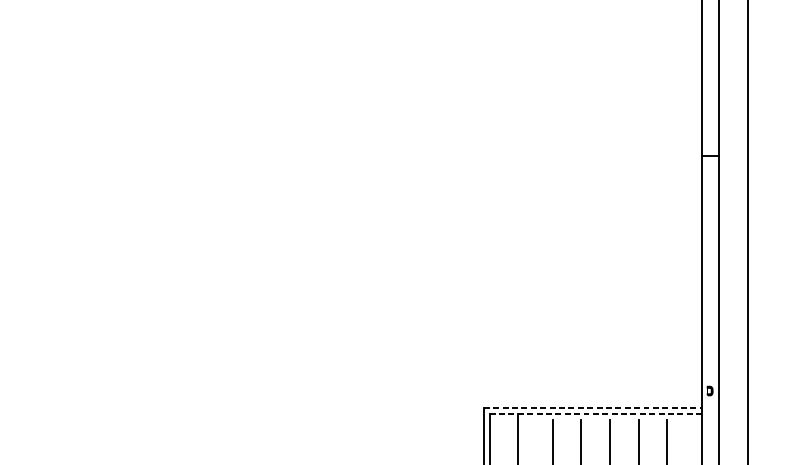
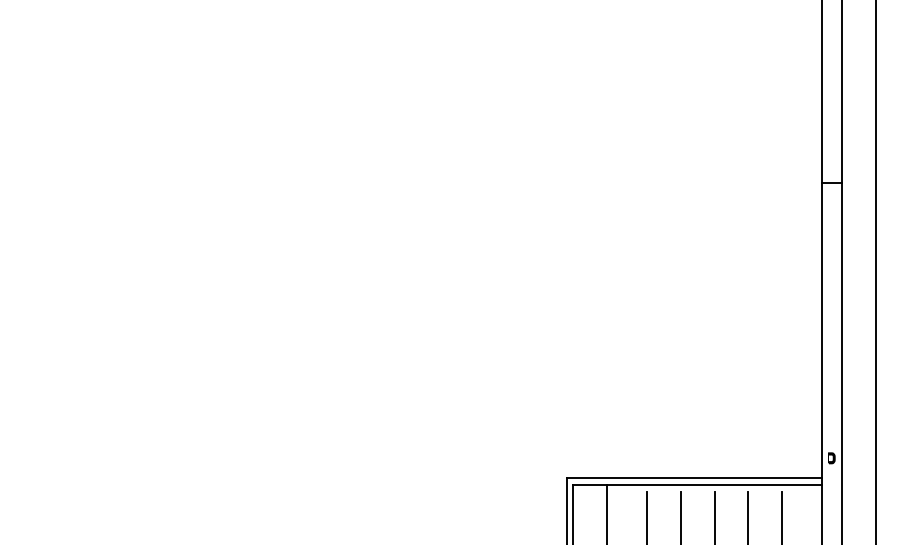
line: (592, 408) -> (694, 478), dashed -> solid
line: (596, 414) -> (698, 485), dashed -> solid

